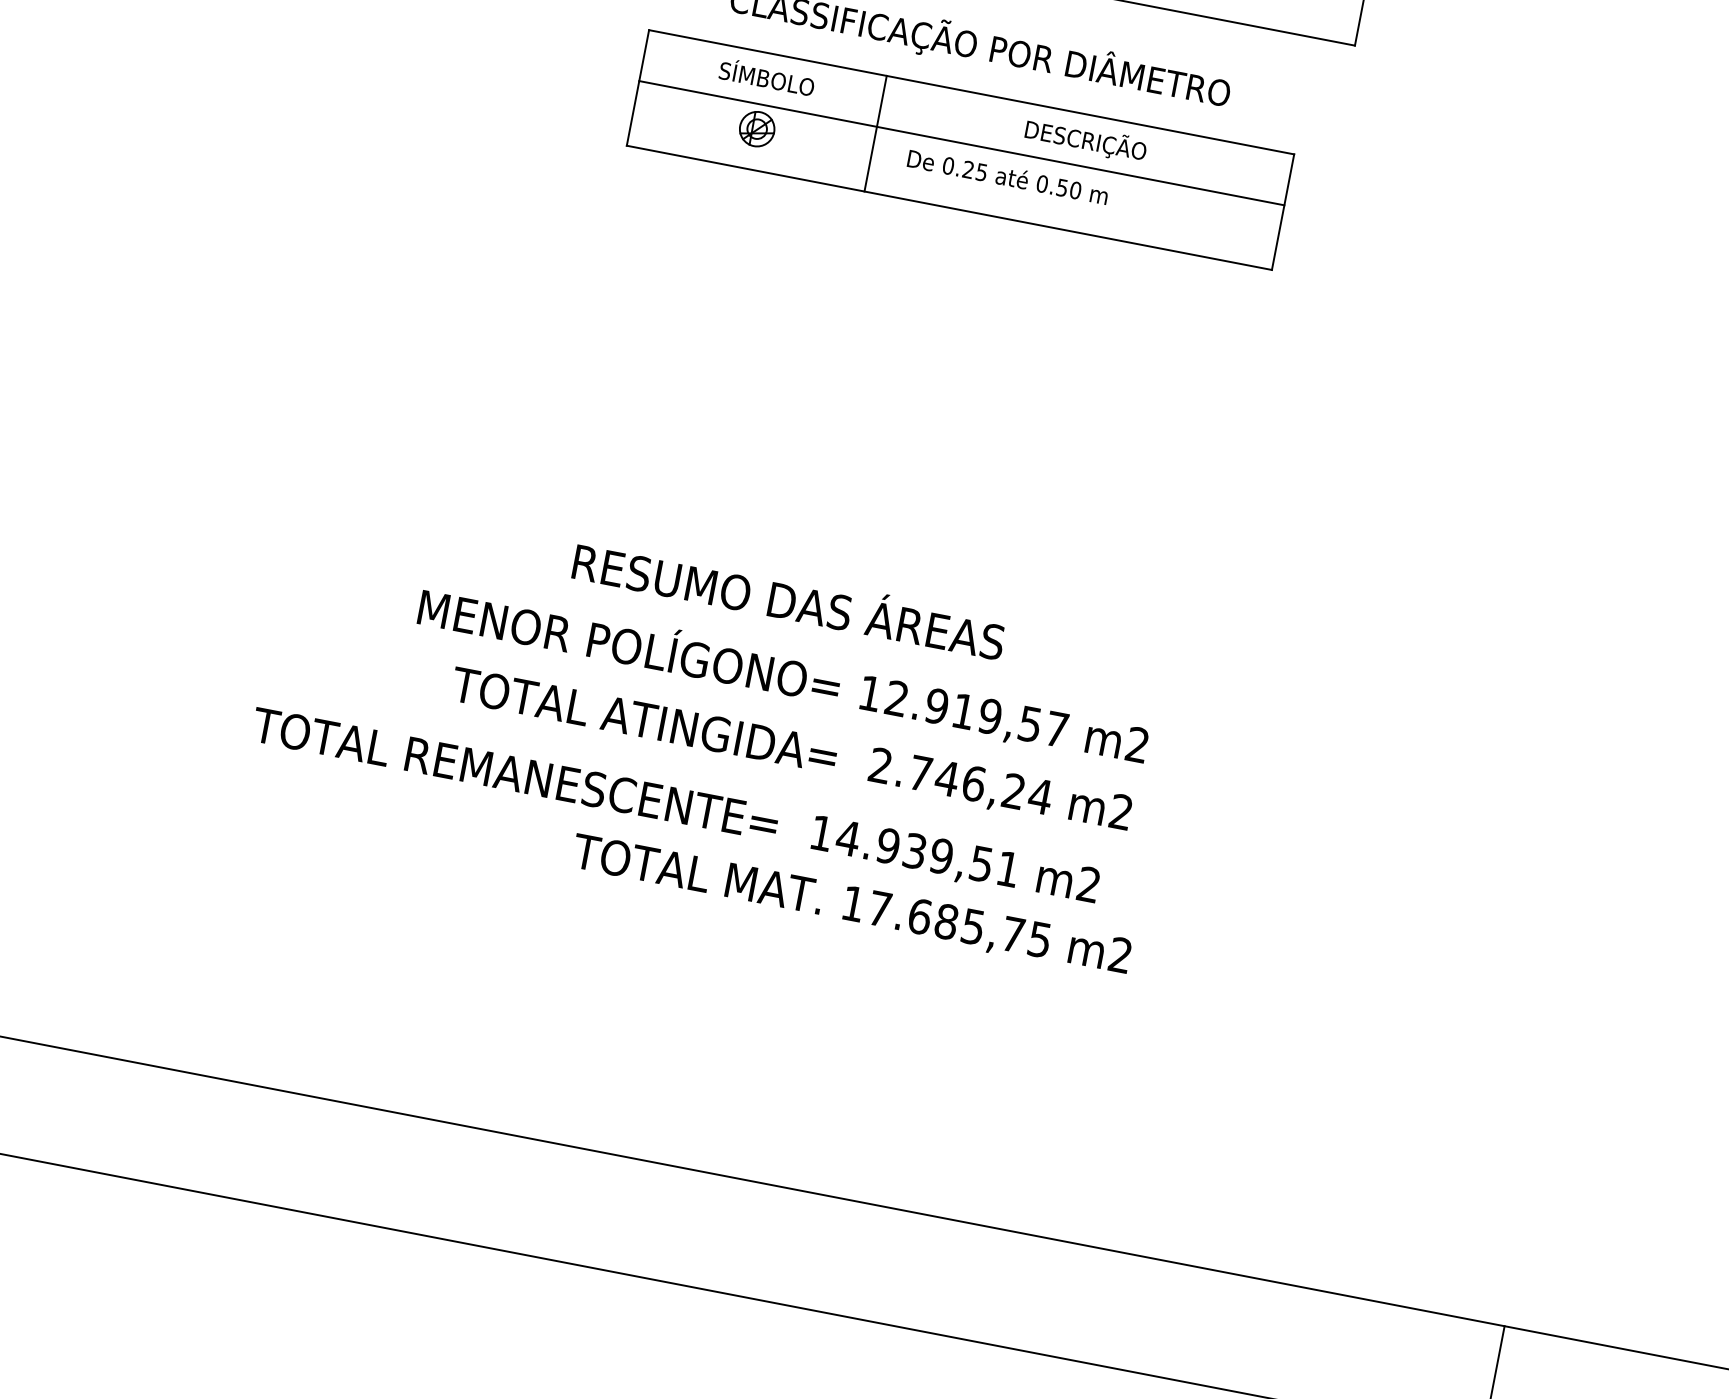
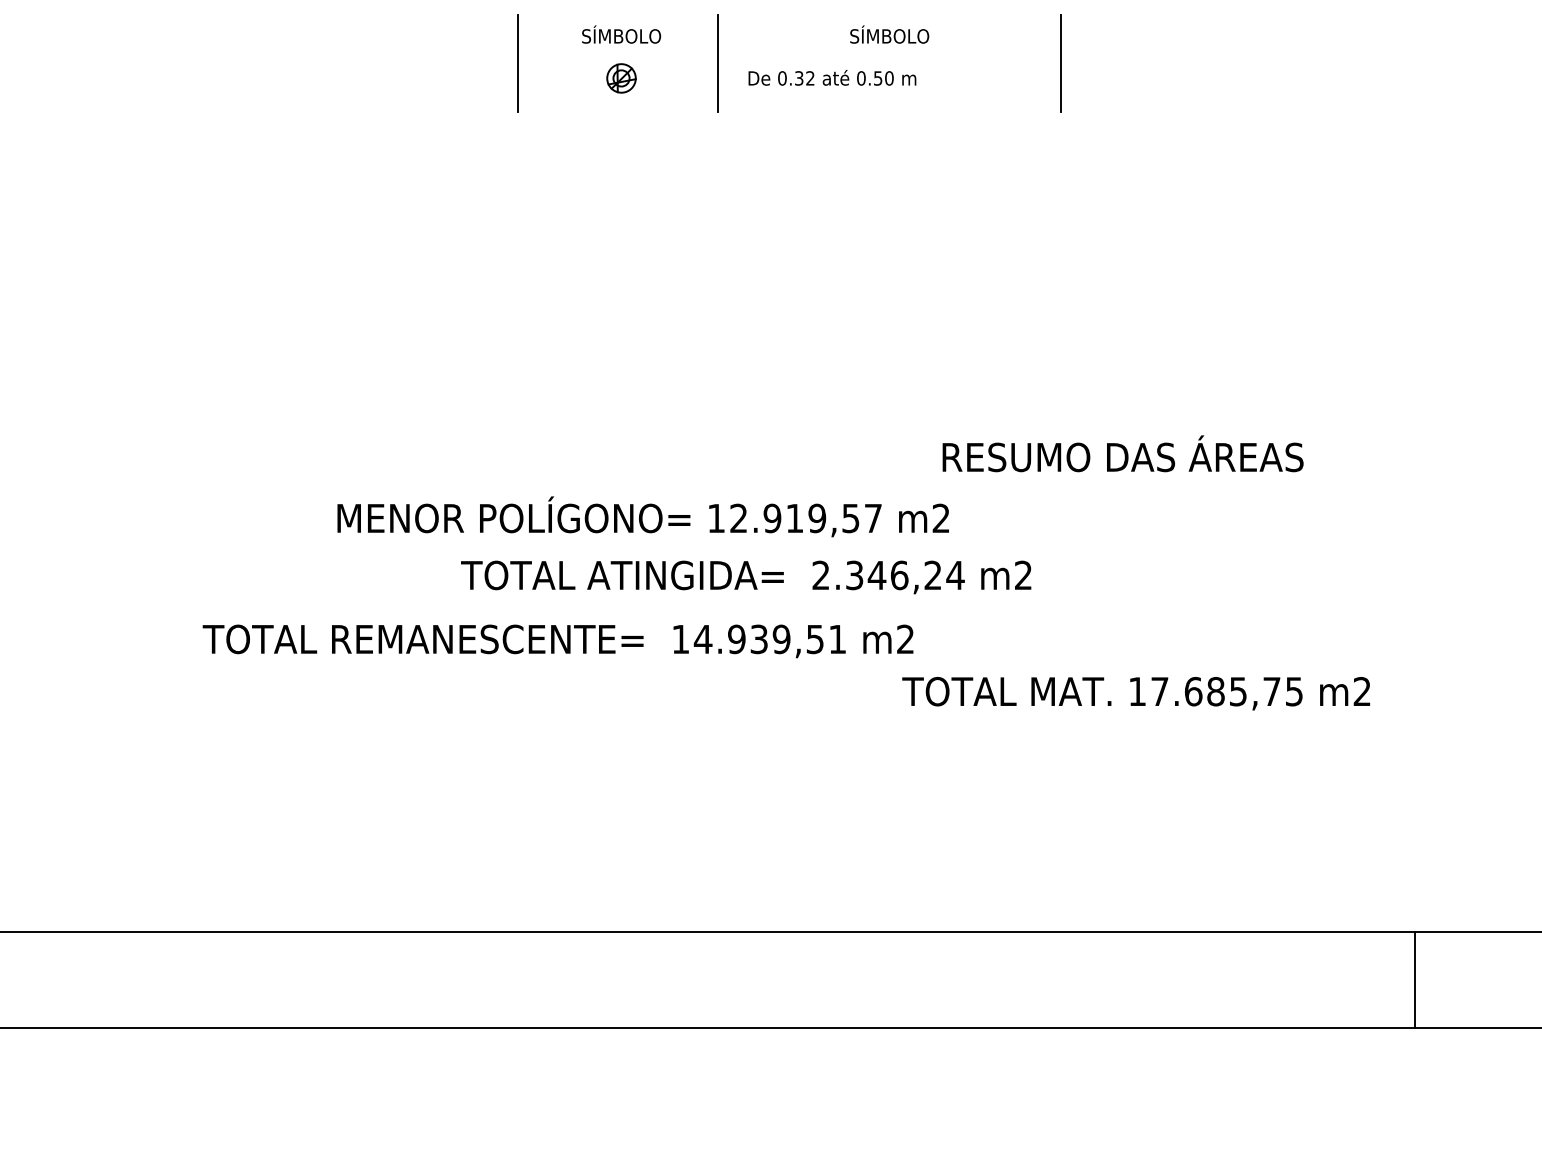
line: (971, 92) -> (789, 15), removed
text: (1085, 140) -> (889, 36), DESCRIÇÃO -> SÍMBOLO
line: (961, 142) -> (789, 57), removed
text: (974, 171) -> (804, 78), 0.25 -> 0.32
line: (949, 208) -> (789, 112), removed
text: (788, 597) -> (1122, 453), moved
text: (782, 674) -> (642, 516), moved
text: (920, 773) -> (854, 575), 2.746,24 -> 2.346,24
text: (674, 807) -> (557, 641), moved
text: (850, 905) -> (1135, 693), moved

